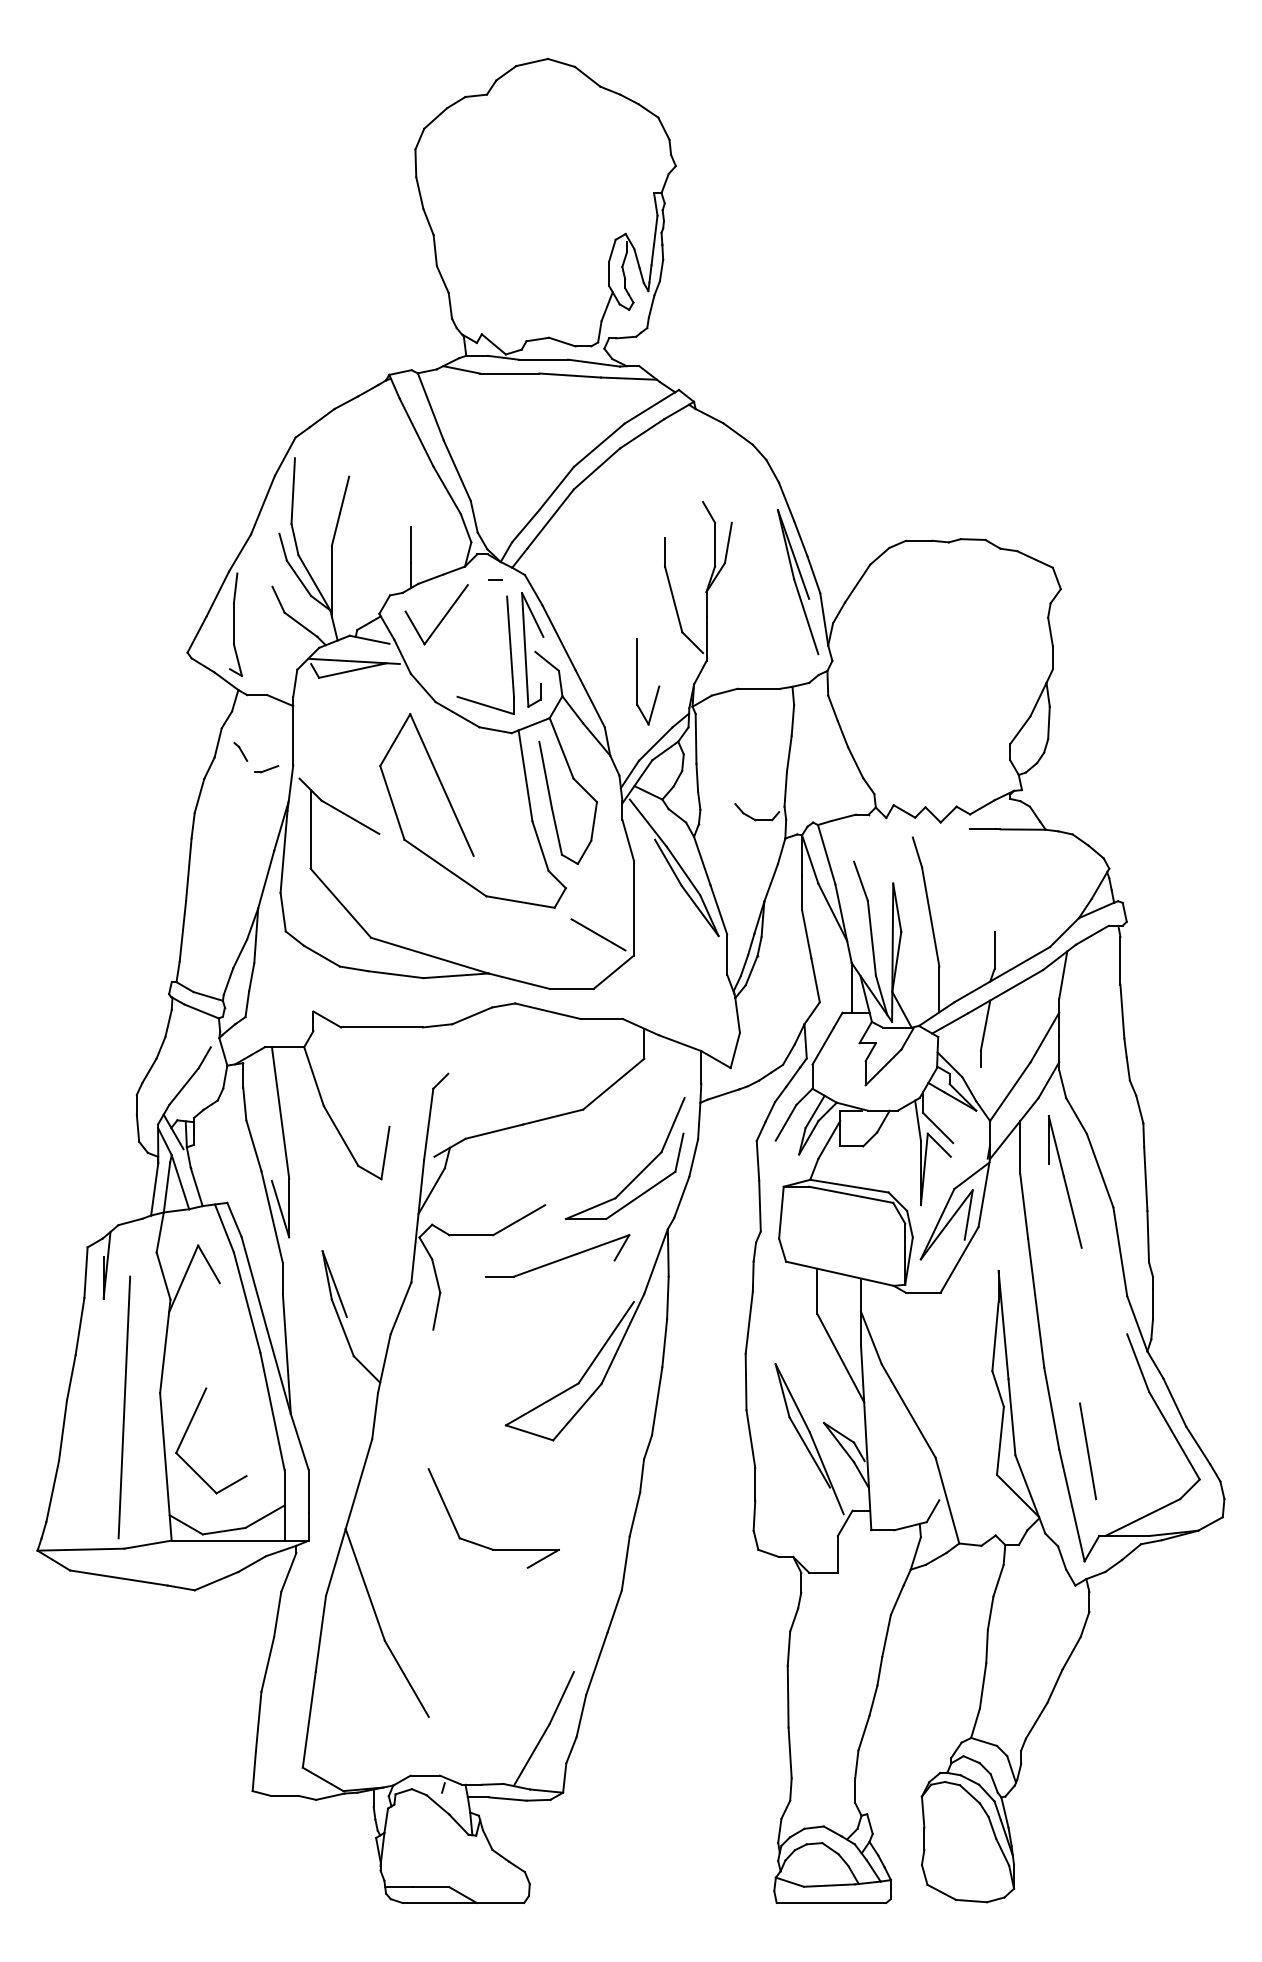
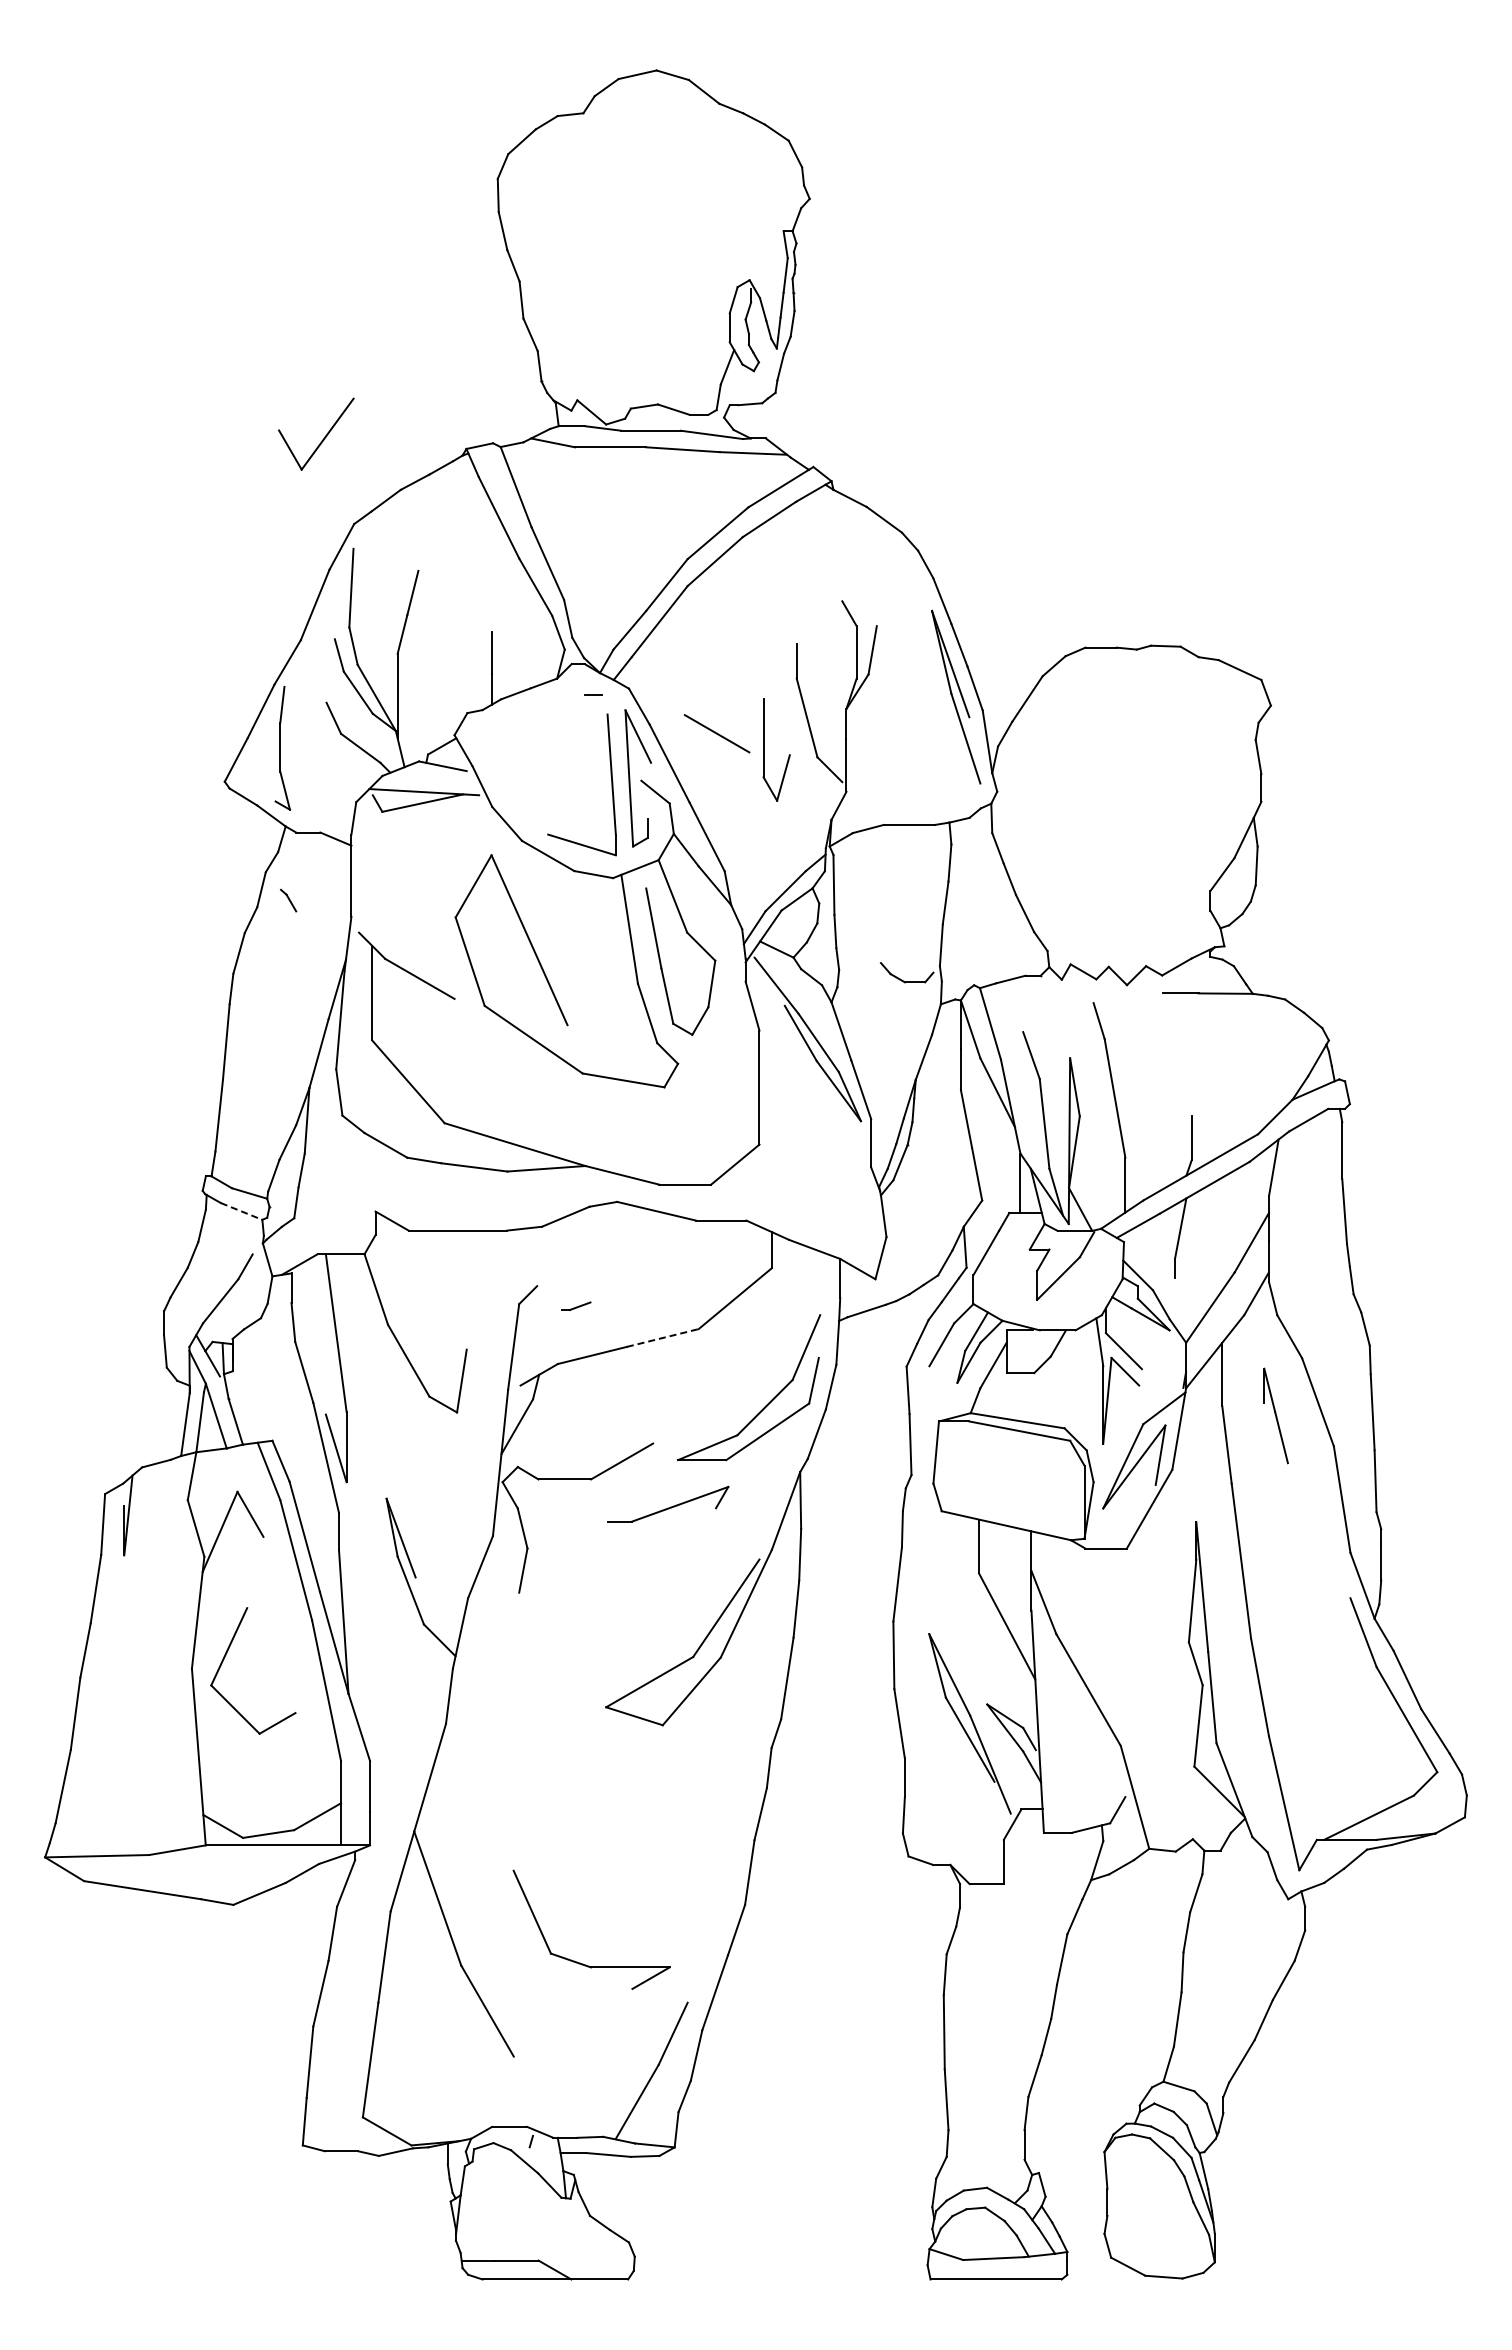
part: (441, 619) -> (322, 439), moved
part: (638, 681) -> (764, 749), moved
part: (266, 769) -> (576, 1306), moved
line: (598, 934) -> (716, 733), moved
line: (202, 1011) -> (242, 1211), solid -> dashed
line: (552, 1117) -> (662, 1338), solid -> dashed
part: (1064, 1181) -> (1275, 1415), size x0.6
part: (557, 1256) -> (668, 1504), size x0.7
line: (124, 1407) -> (149, 1685), removed
part: (188, 1429) -> (225, 1657), moved
line: (1088, 1451) -> (1303, 1738), removed
part: (484, 1545) -> (580, 1962), moved

